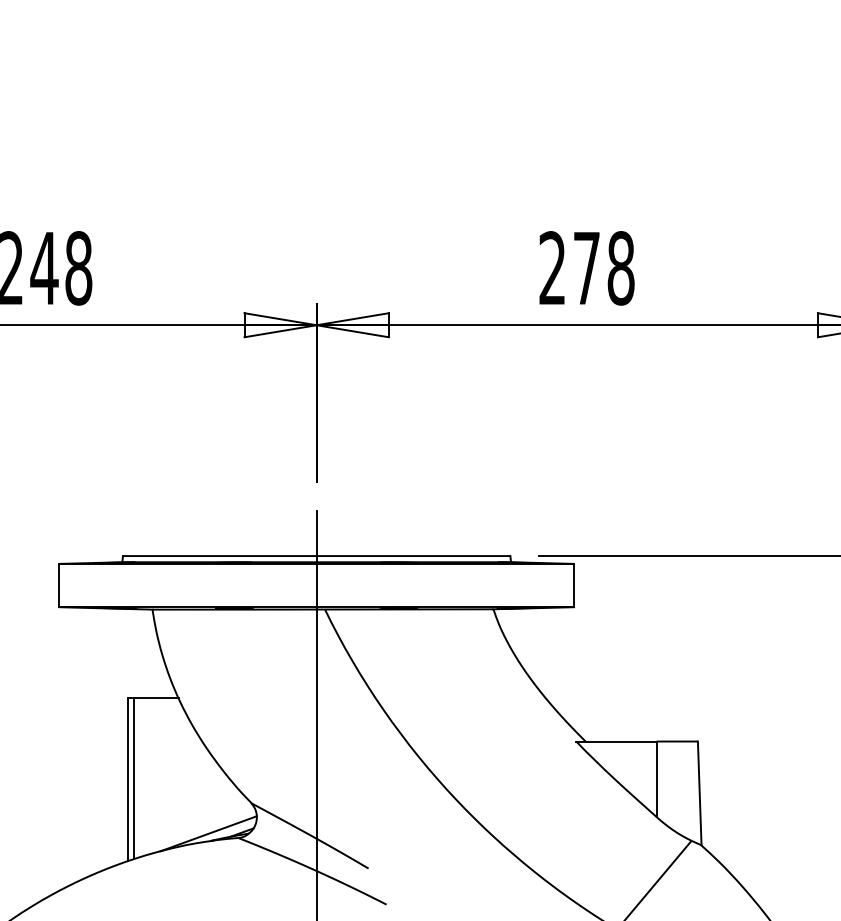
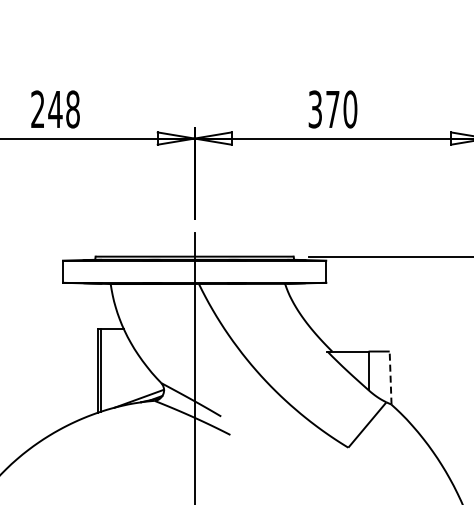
text: (586, 268) -> (332, 109), 278 -> 370
line: (699, 794) -> (390, 378), solid -> dashed

